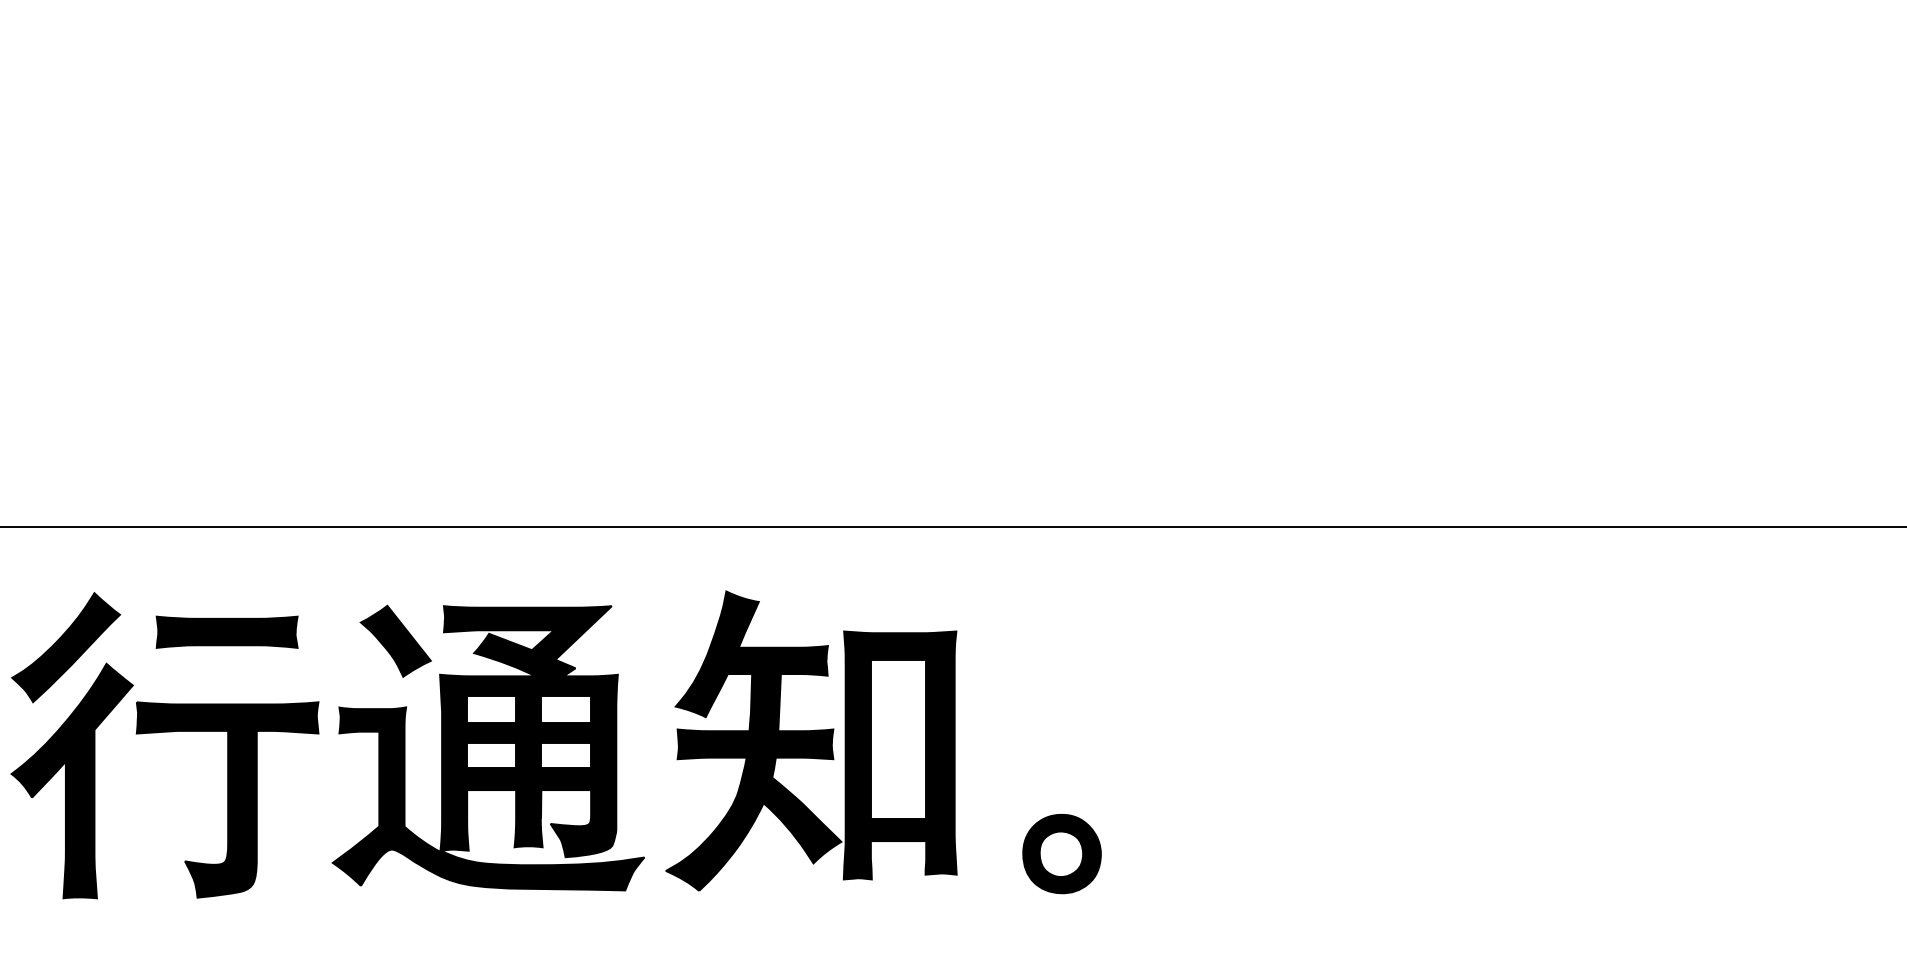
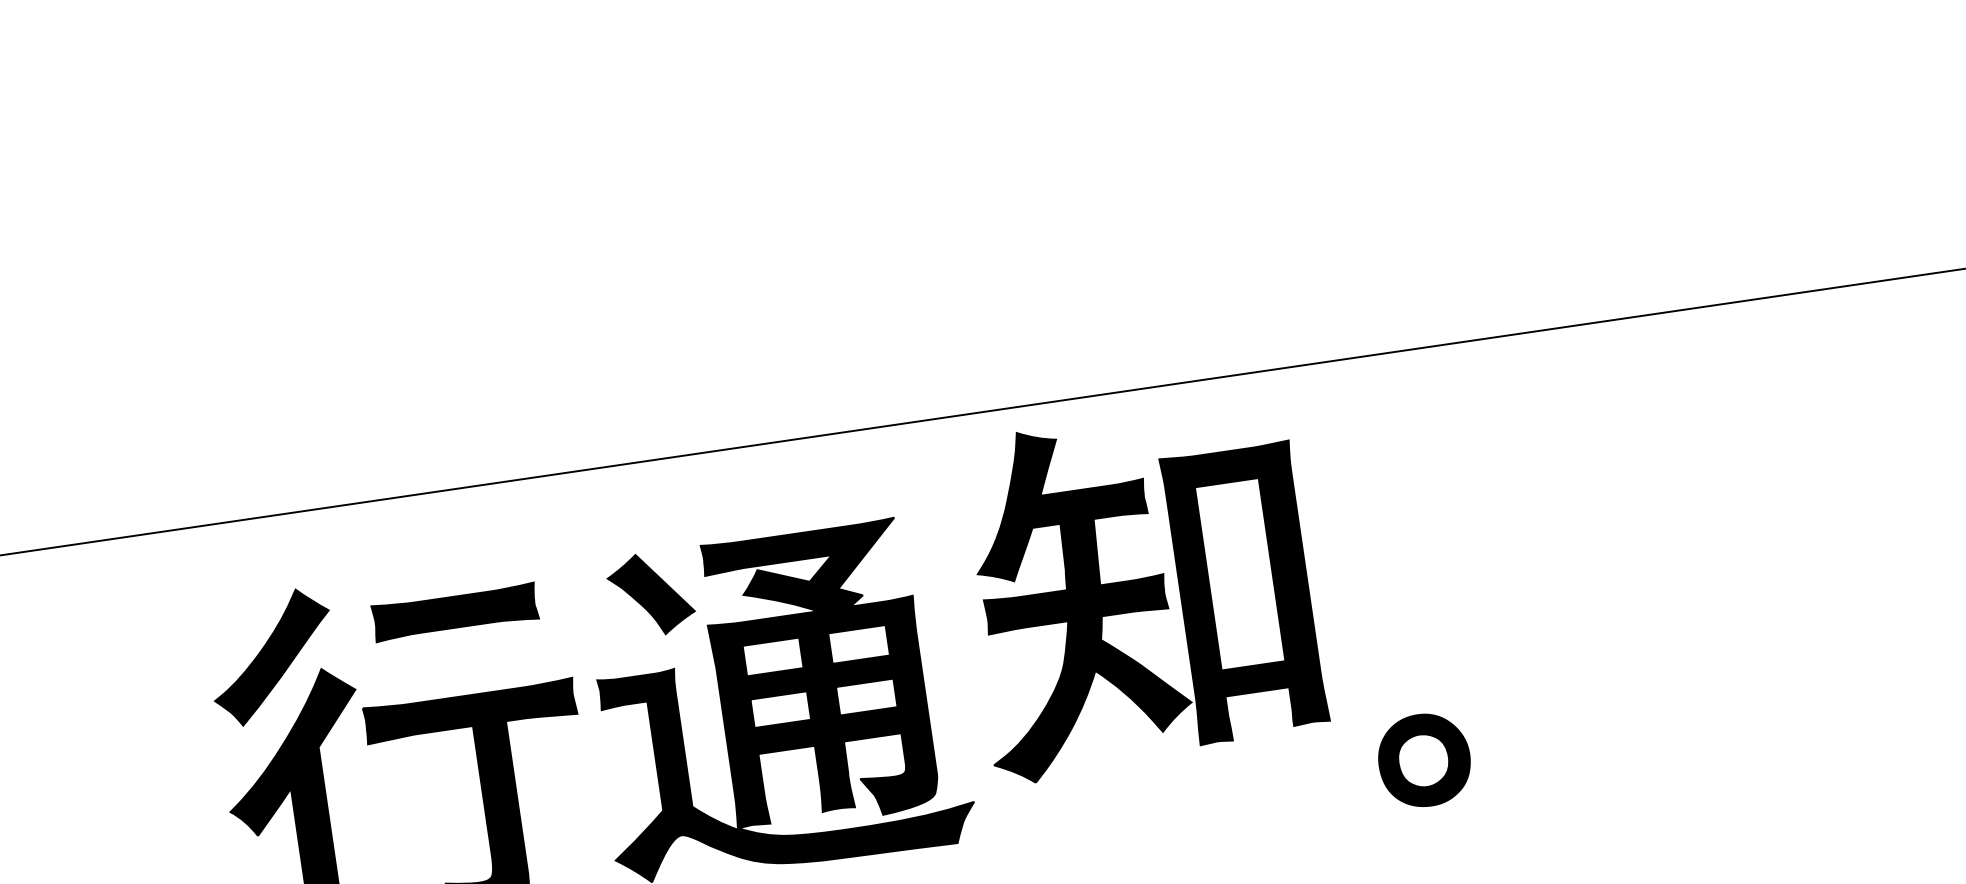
part: (811, 740) -> (1140, 590), moved
part: (1061, 854) -> (1423, 761), moved

